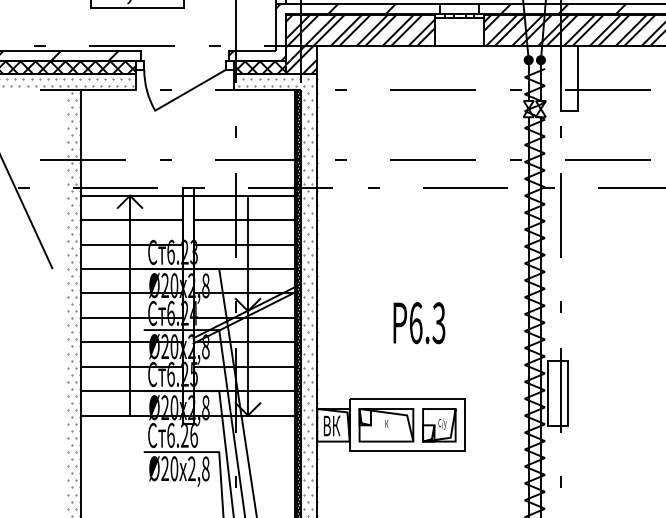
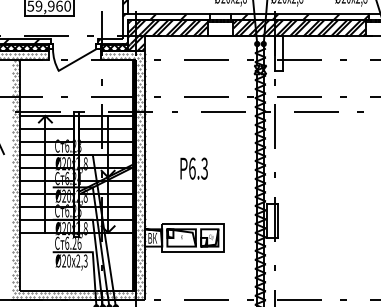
text: (418, 322) -> (193, 168), moved
text: (205, 467) -> (85, 260), 2,8 -> 2,3

